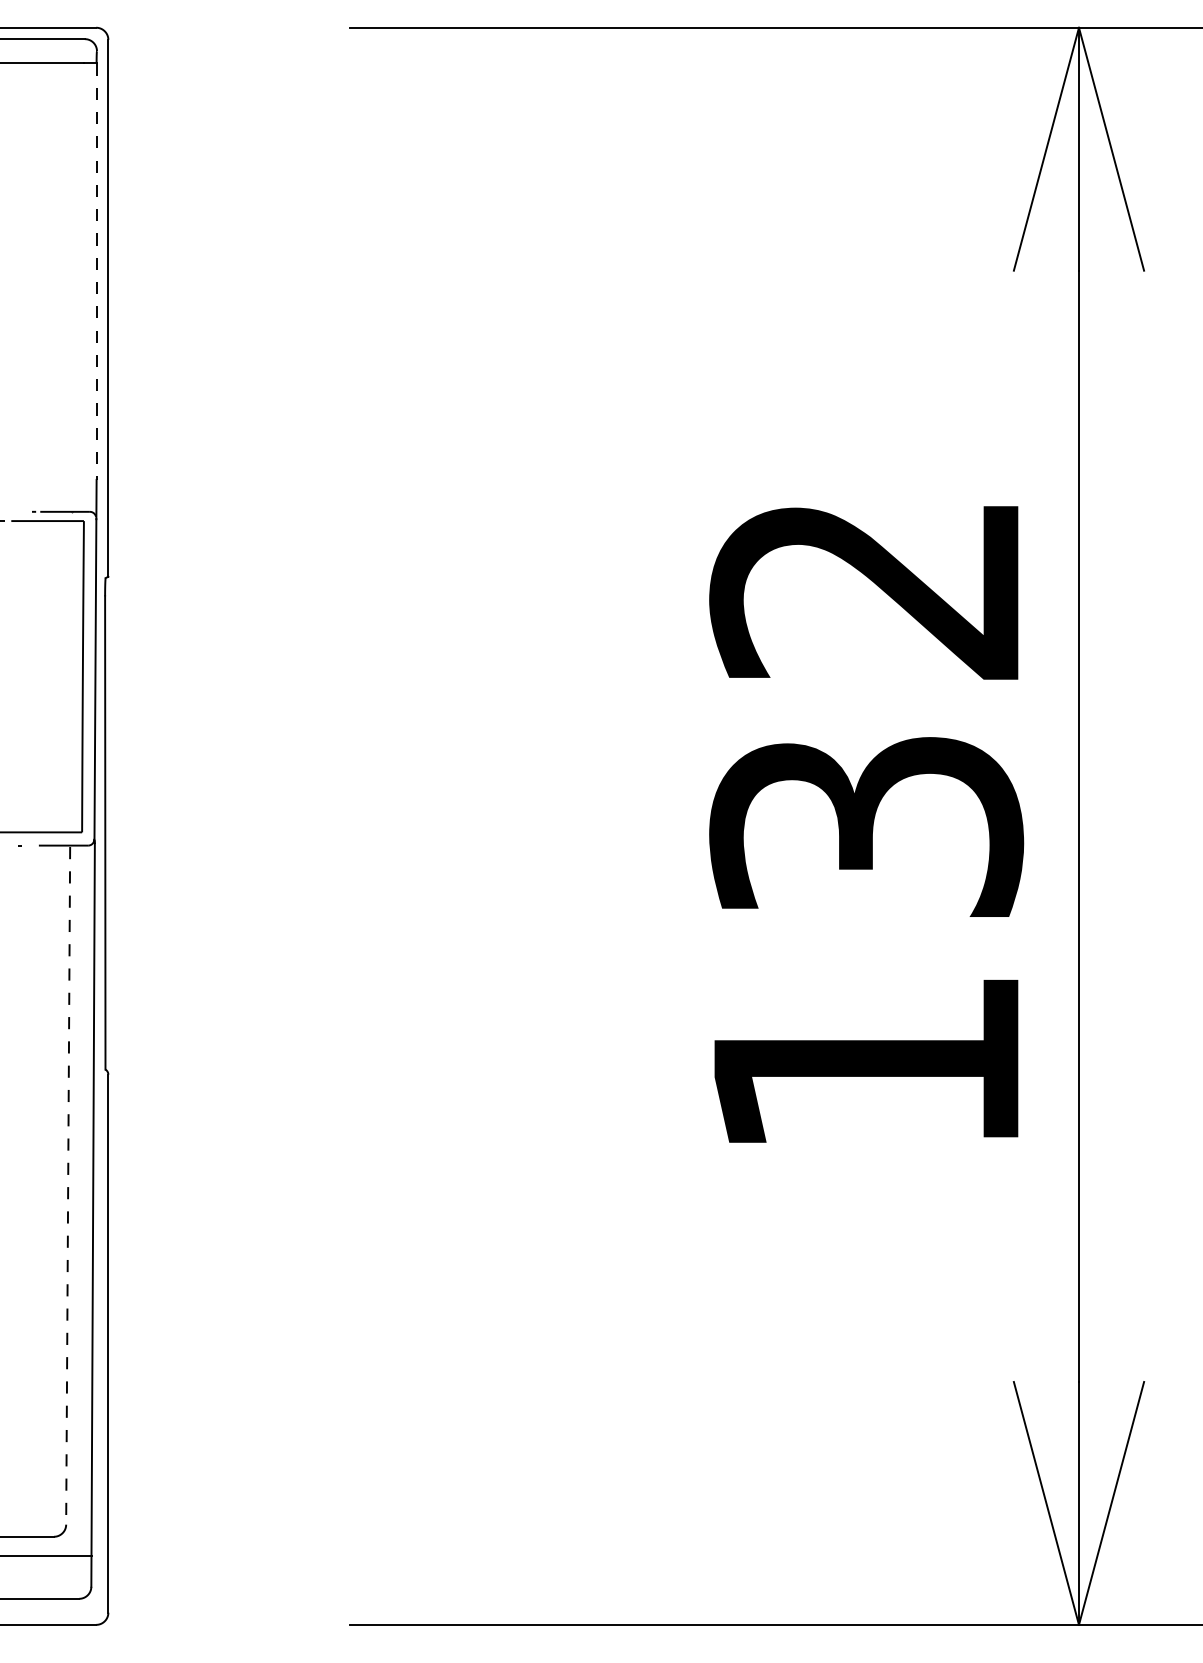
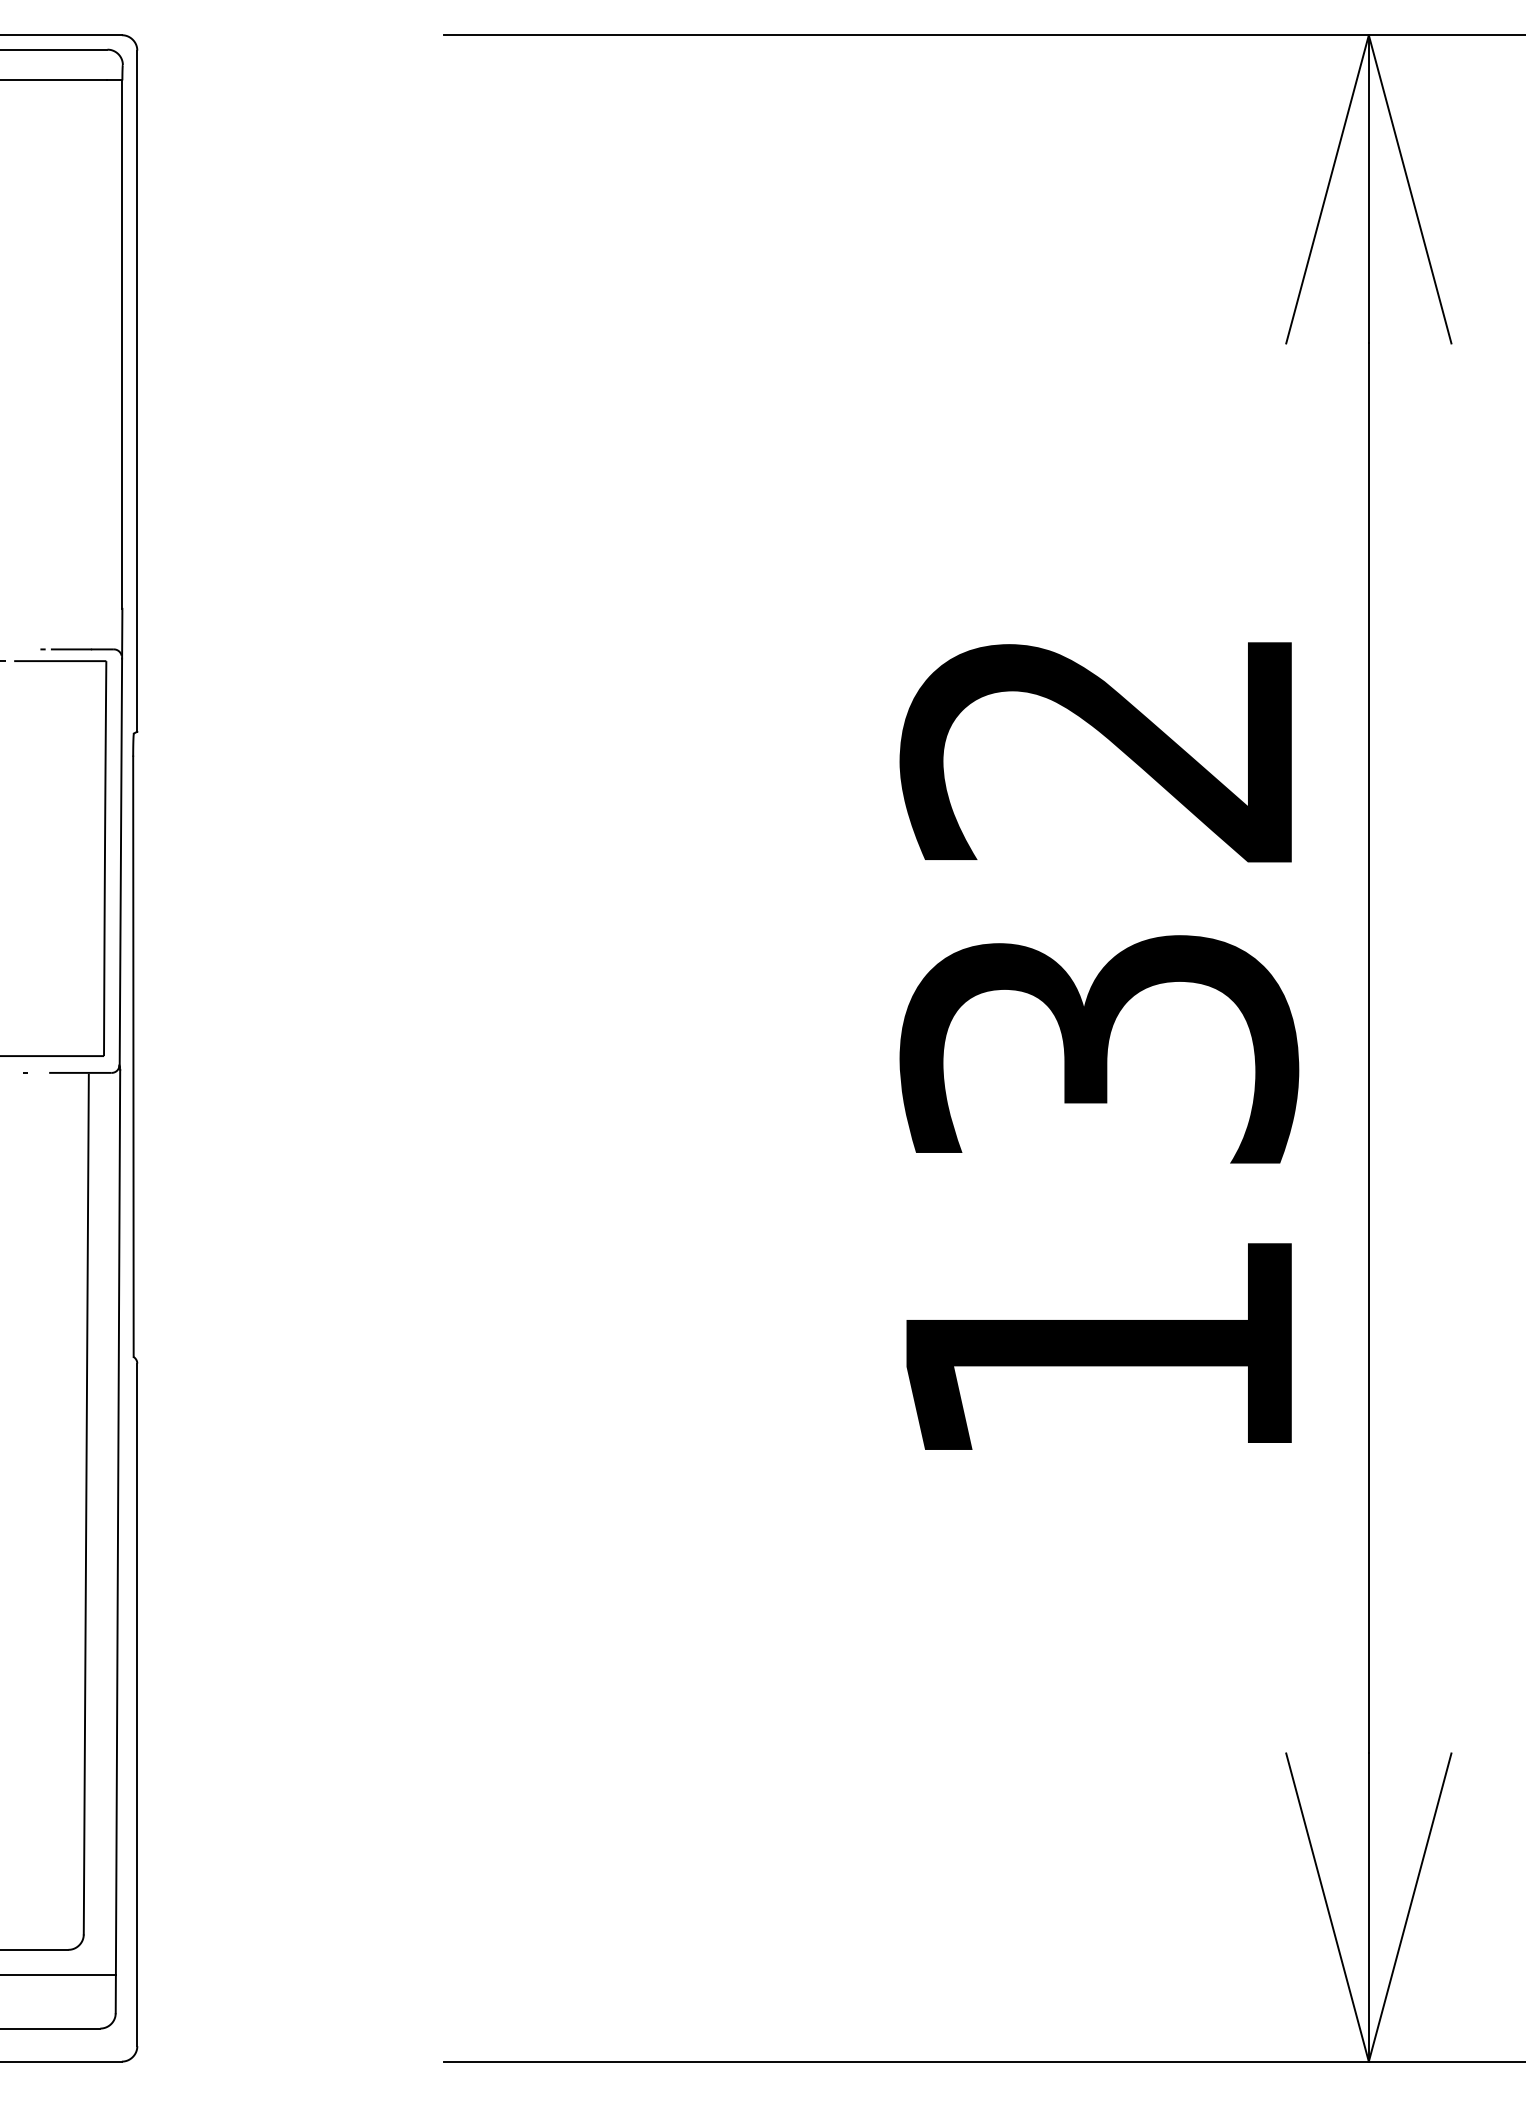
line: (96, 272) -> (122, 345), dashed -> solid
line: (68, 1185) -> (86, 1504), dashed -> solid

